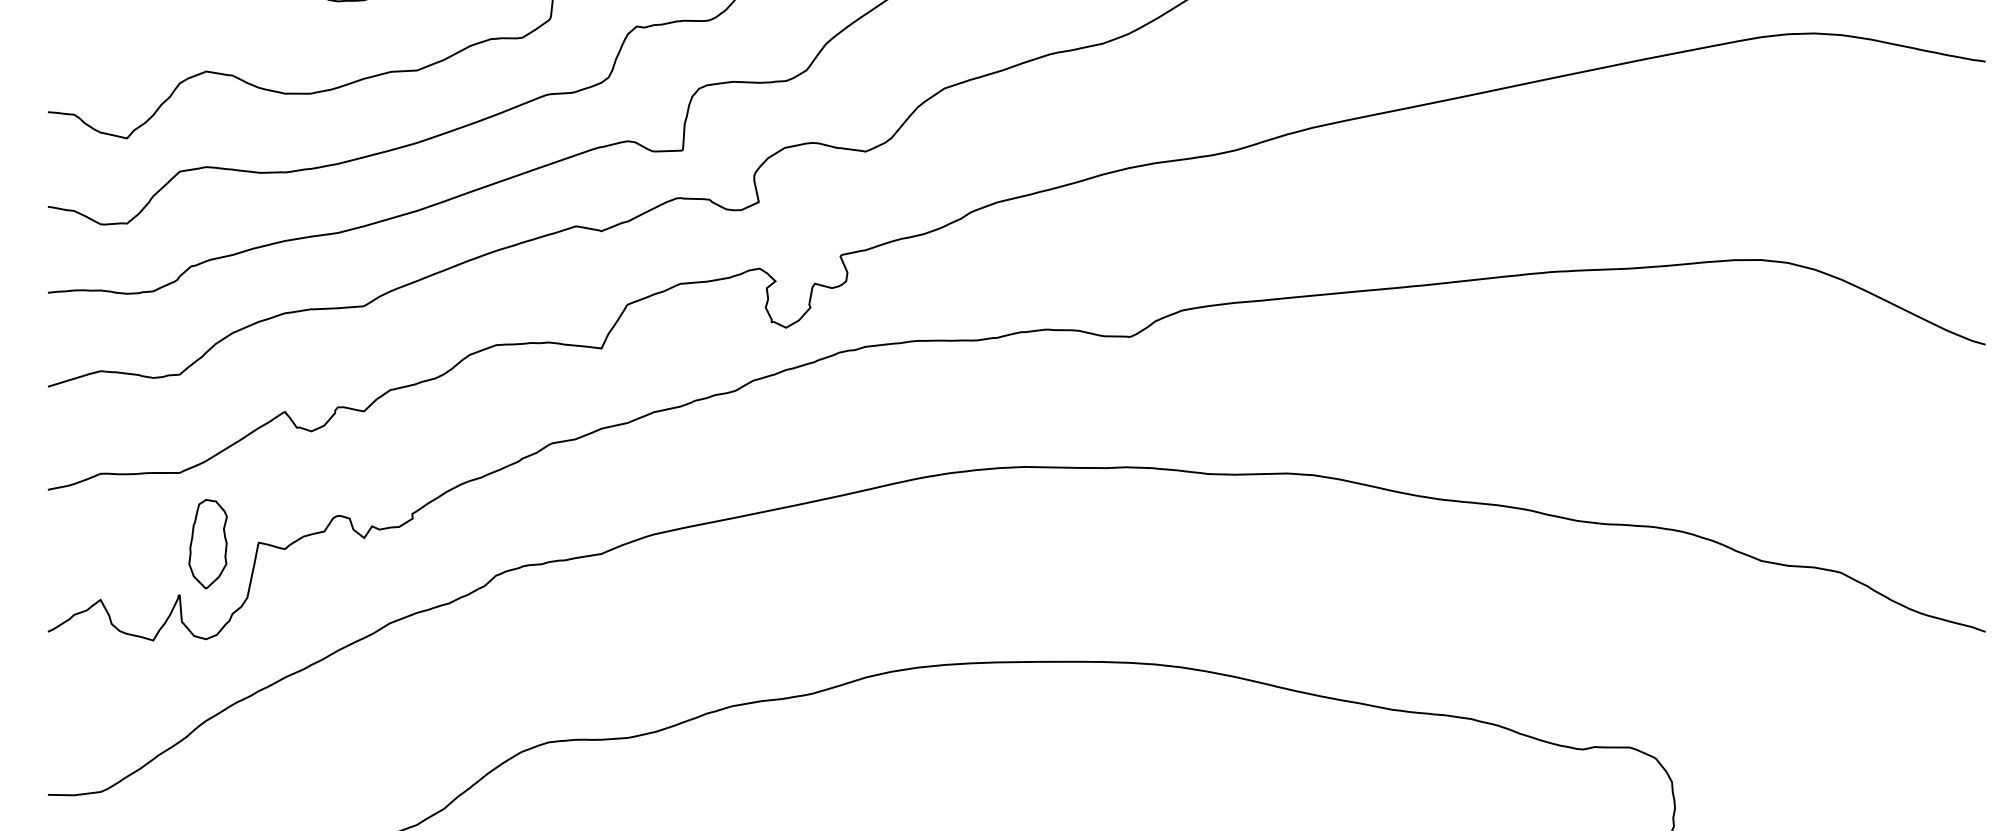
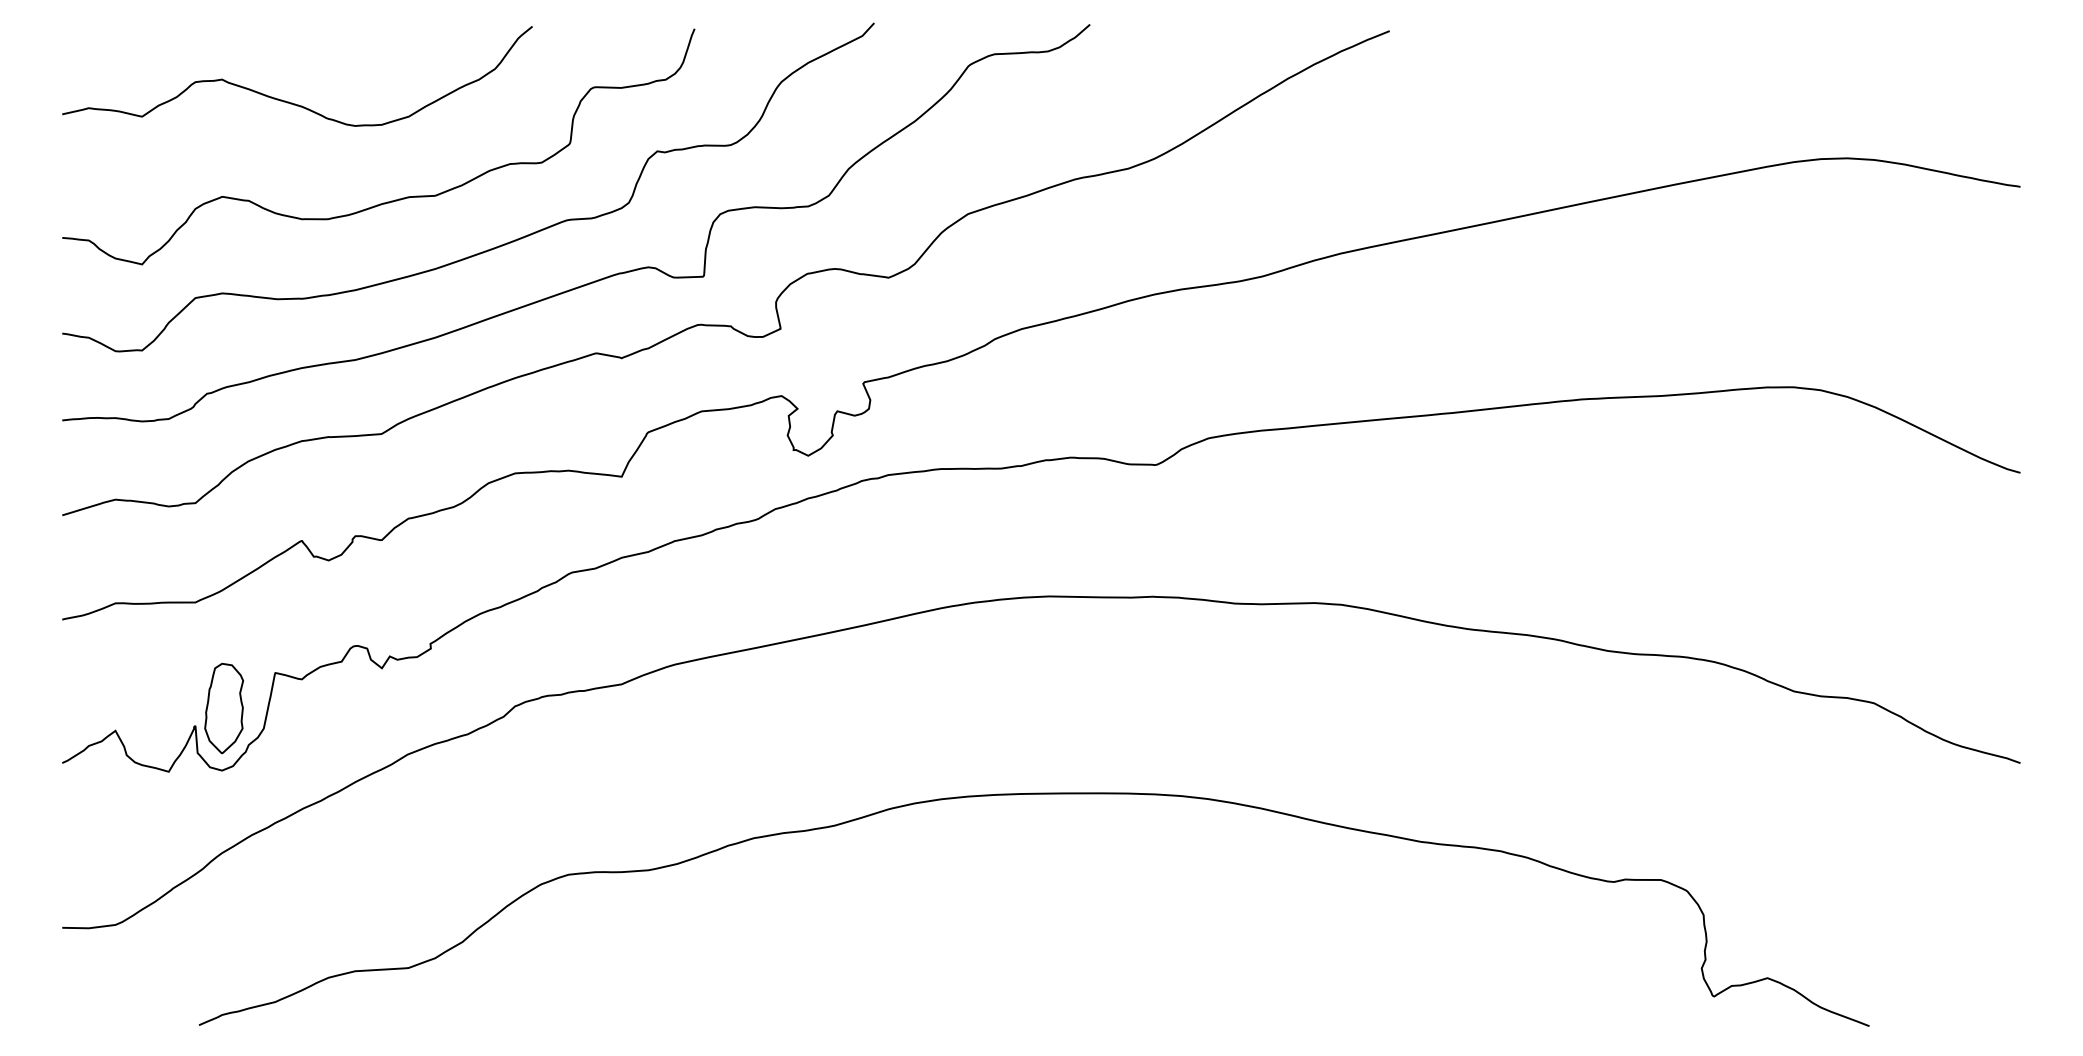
part: (207, 544) -> (223, 708), moved

